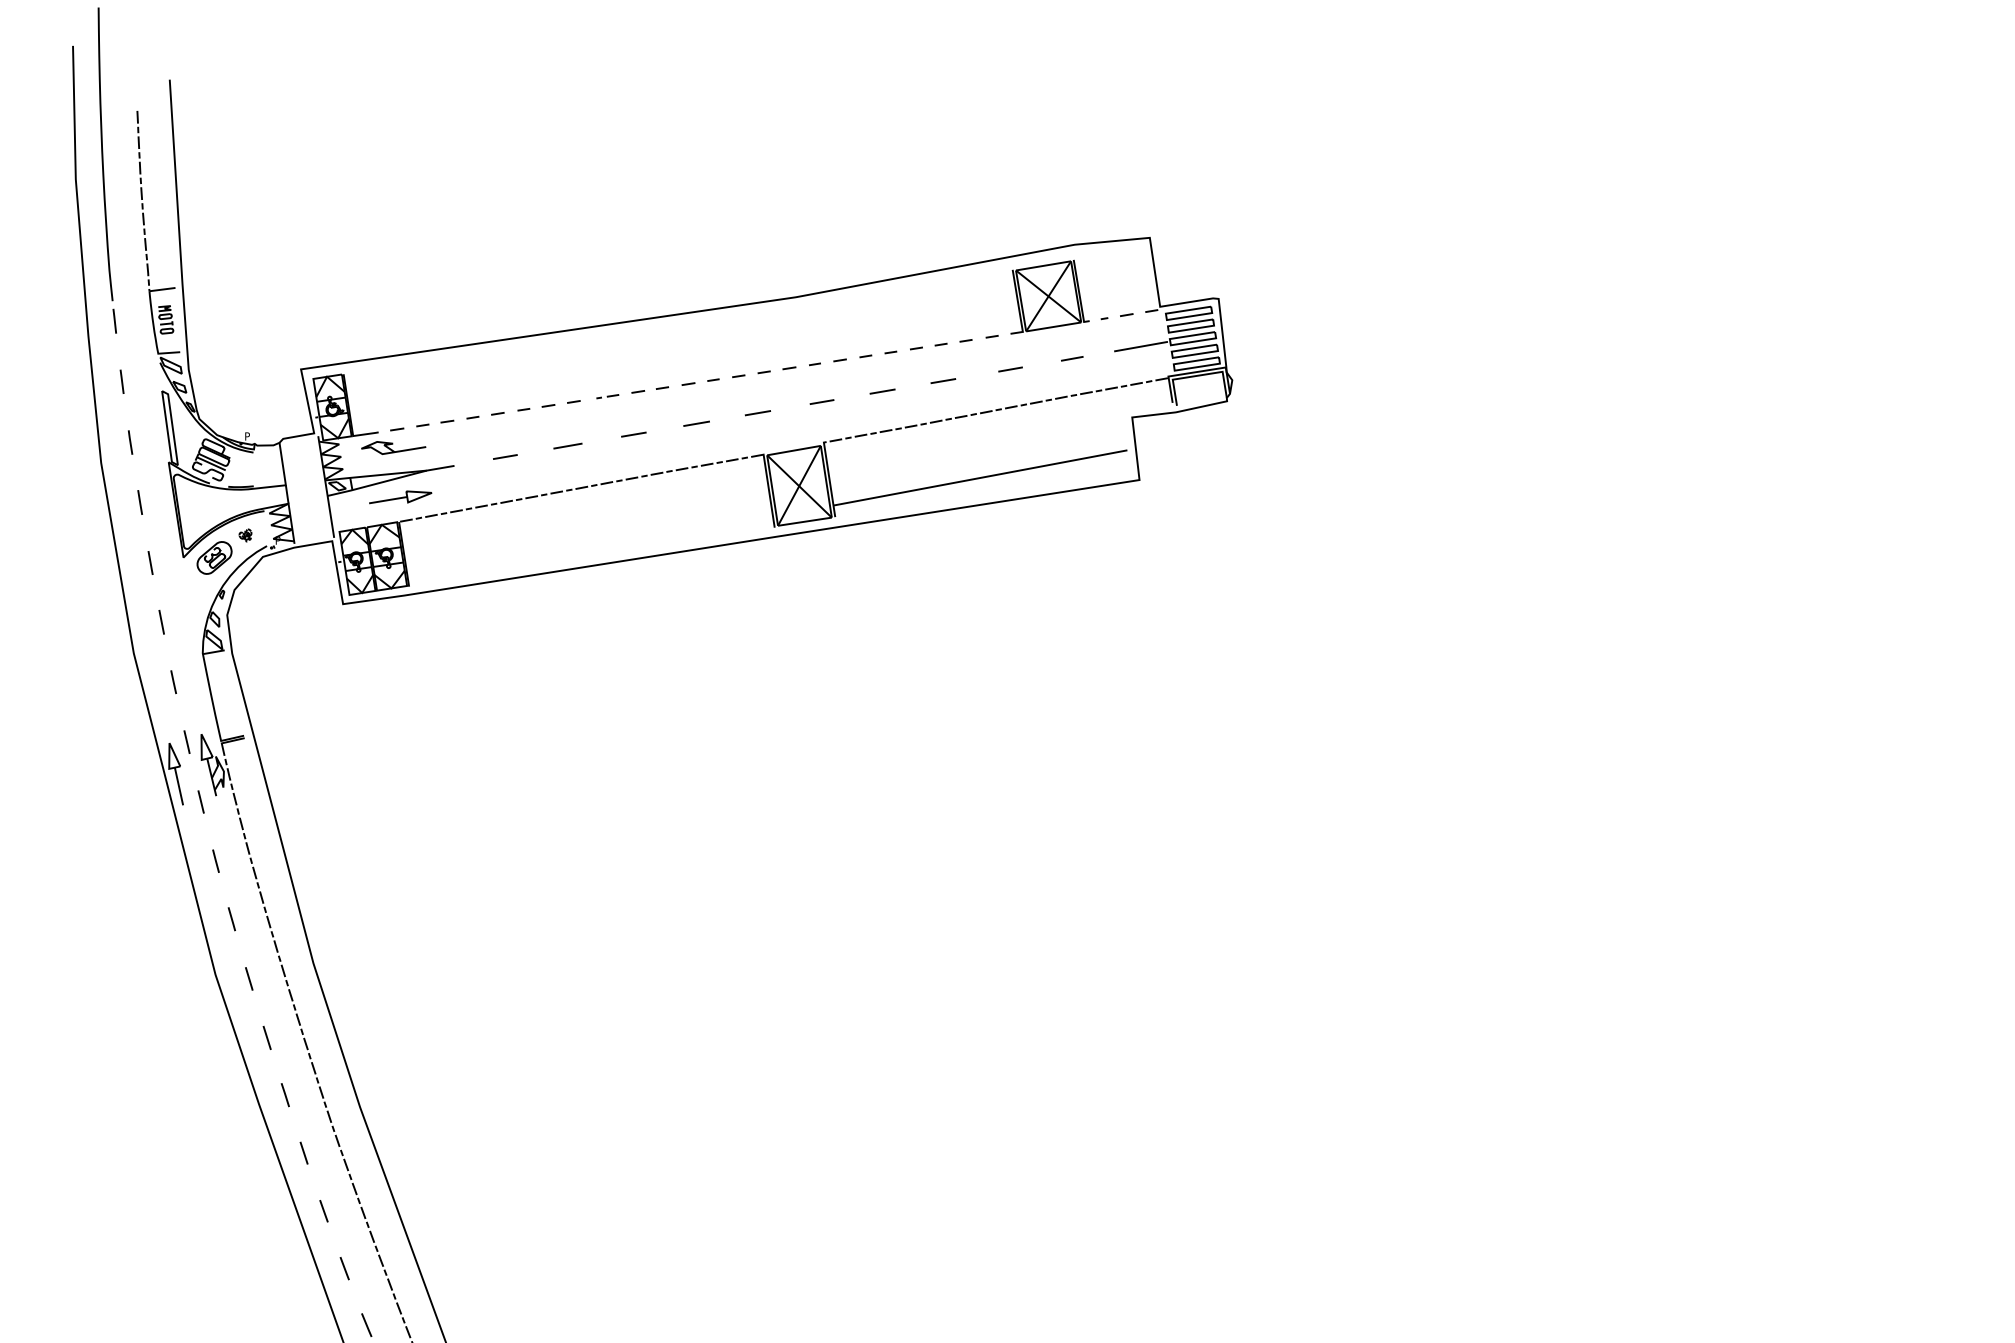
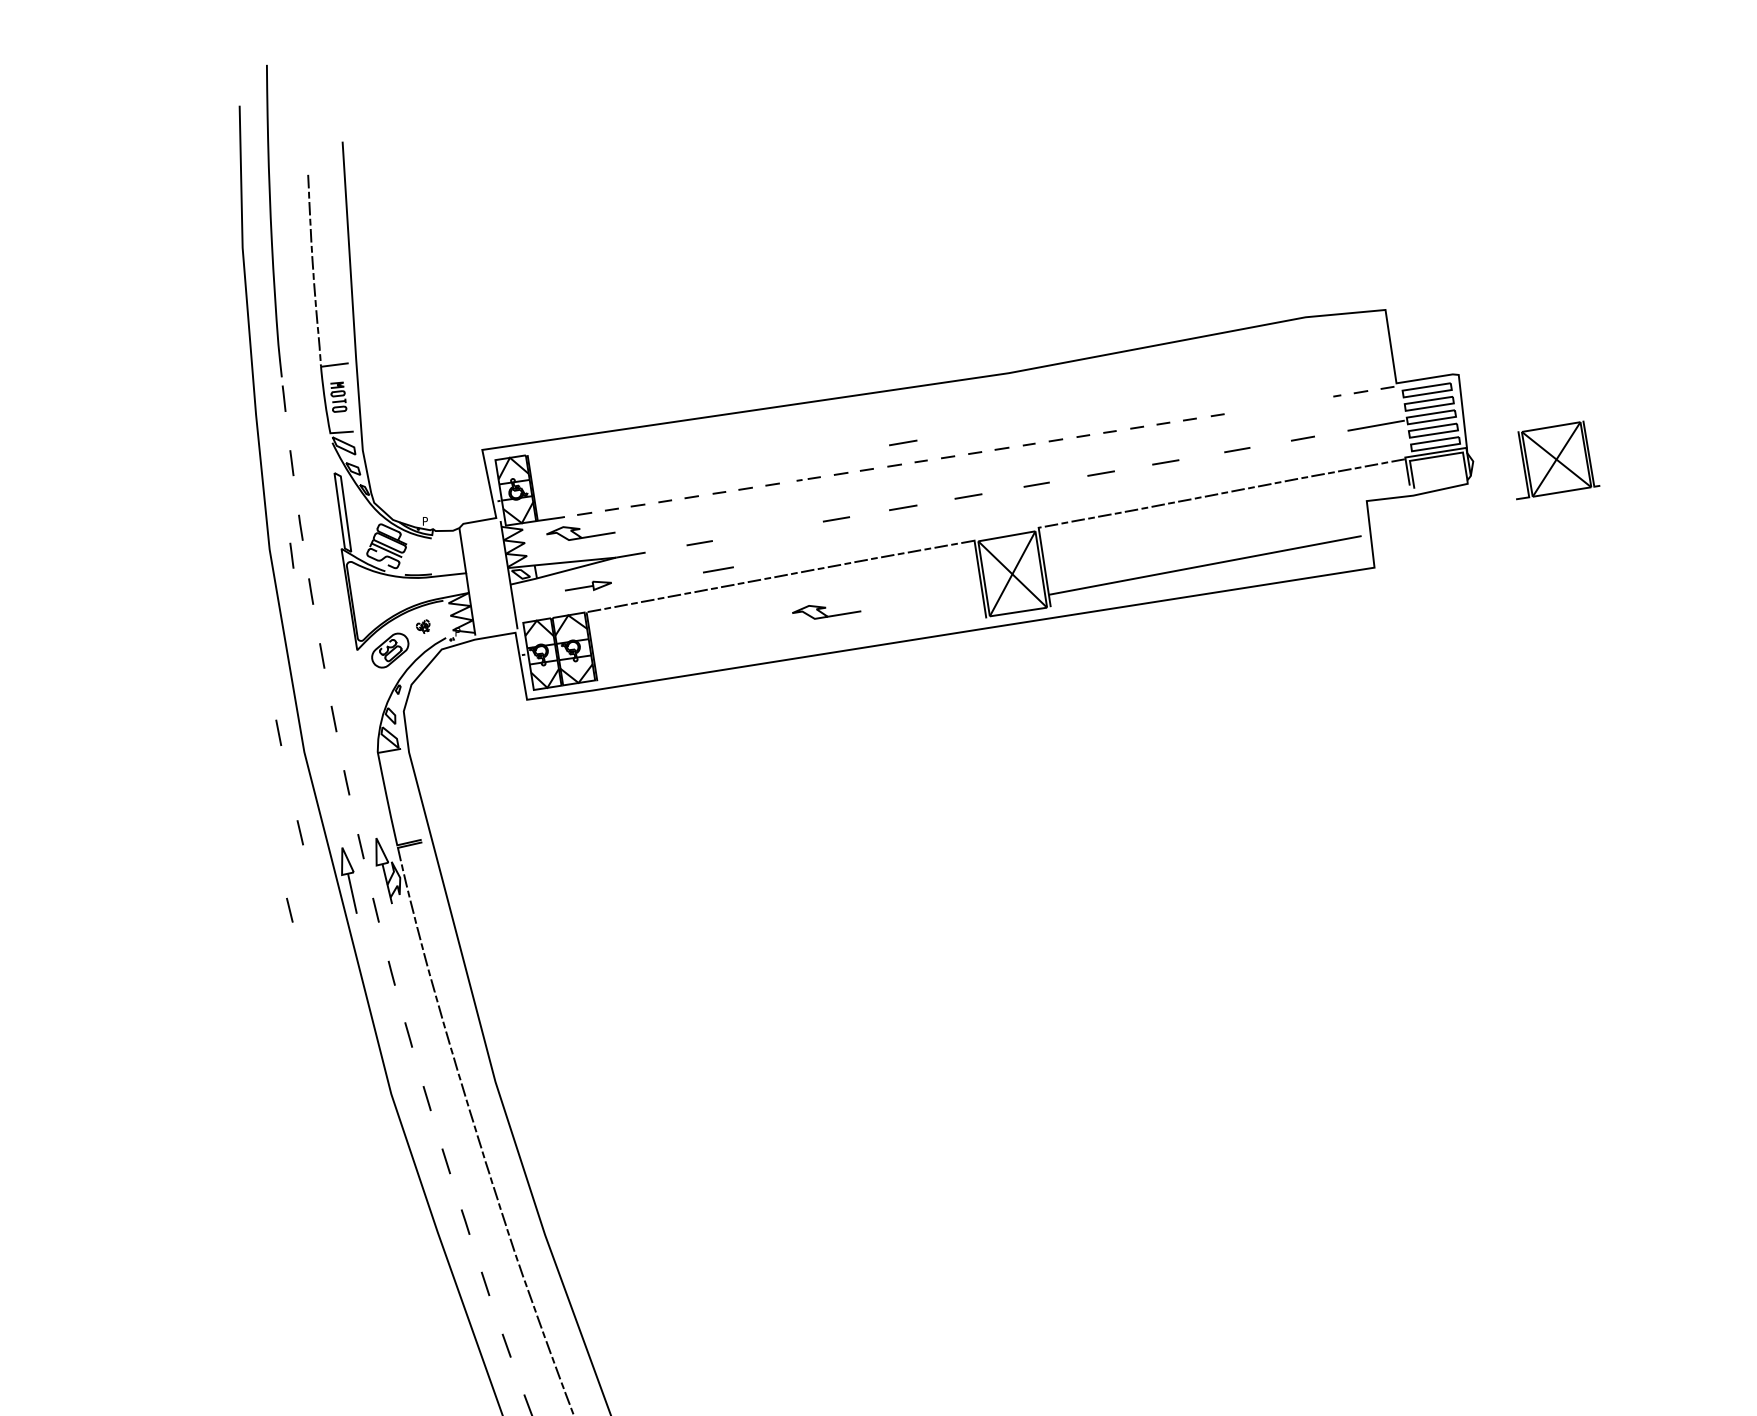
part: (1049, 296) -> (1557, 459), moved
line: (696, 362) -> (903, 442), added
line: (567, 445) -> (717, 569), moved
line: (121, 468) -> (291, 555), added
part: (400, 497) -> (588, 586), size x0.7
curve: (622, 522) -> (824, 612), added
line: (109, 635) -> (278, 733), added
line: (129, 728) -> (299, 832), added
line: (119, 801) -> (289, 909), added

